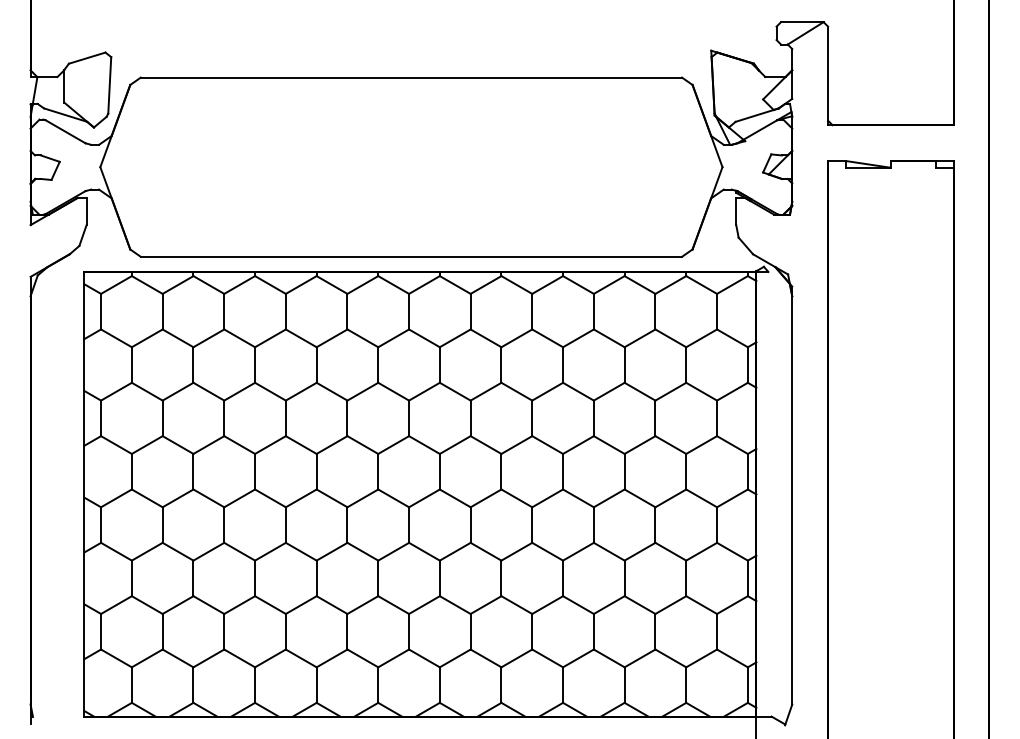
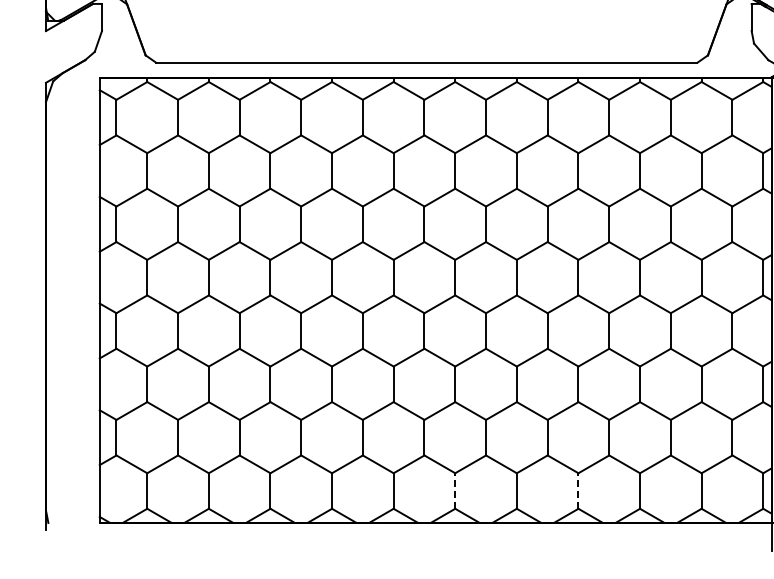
line: (439, 685) -> (454, 491), solid -> dashed
line: (563, 685) -> (578, 491), solid -> dashed

